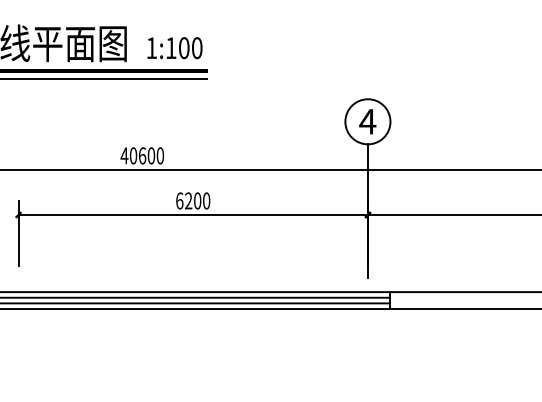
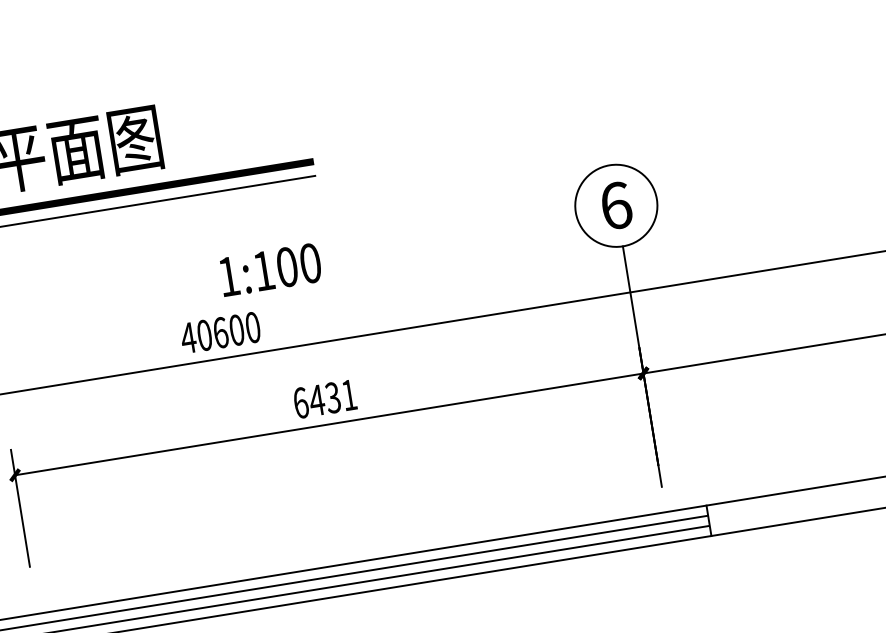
text: (174, 48) -> (269, 270), moved
text: (367, 121) -> (615, 205), 4 -> 6
text: (197, 200) -> (332, 397), 6200 -> 6431

